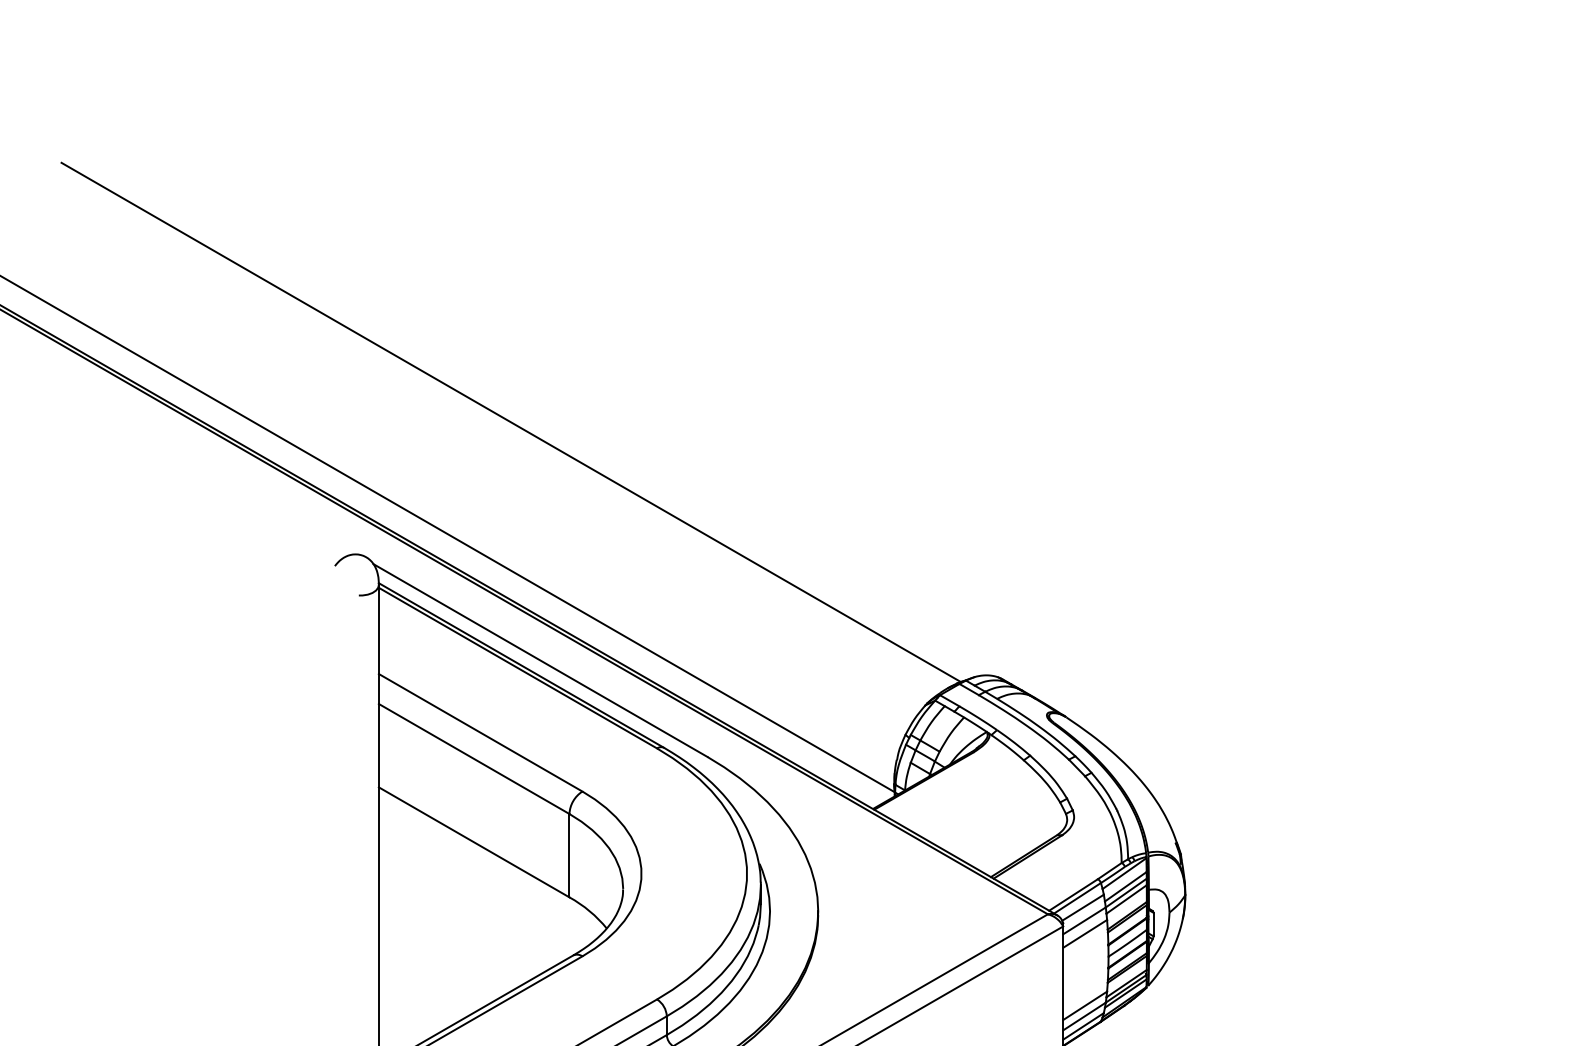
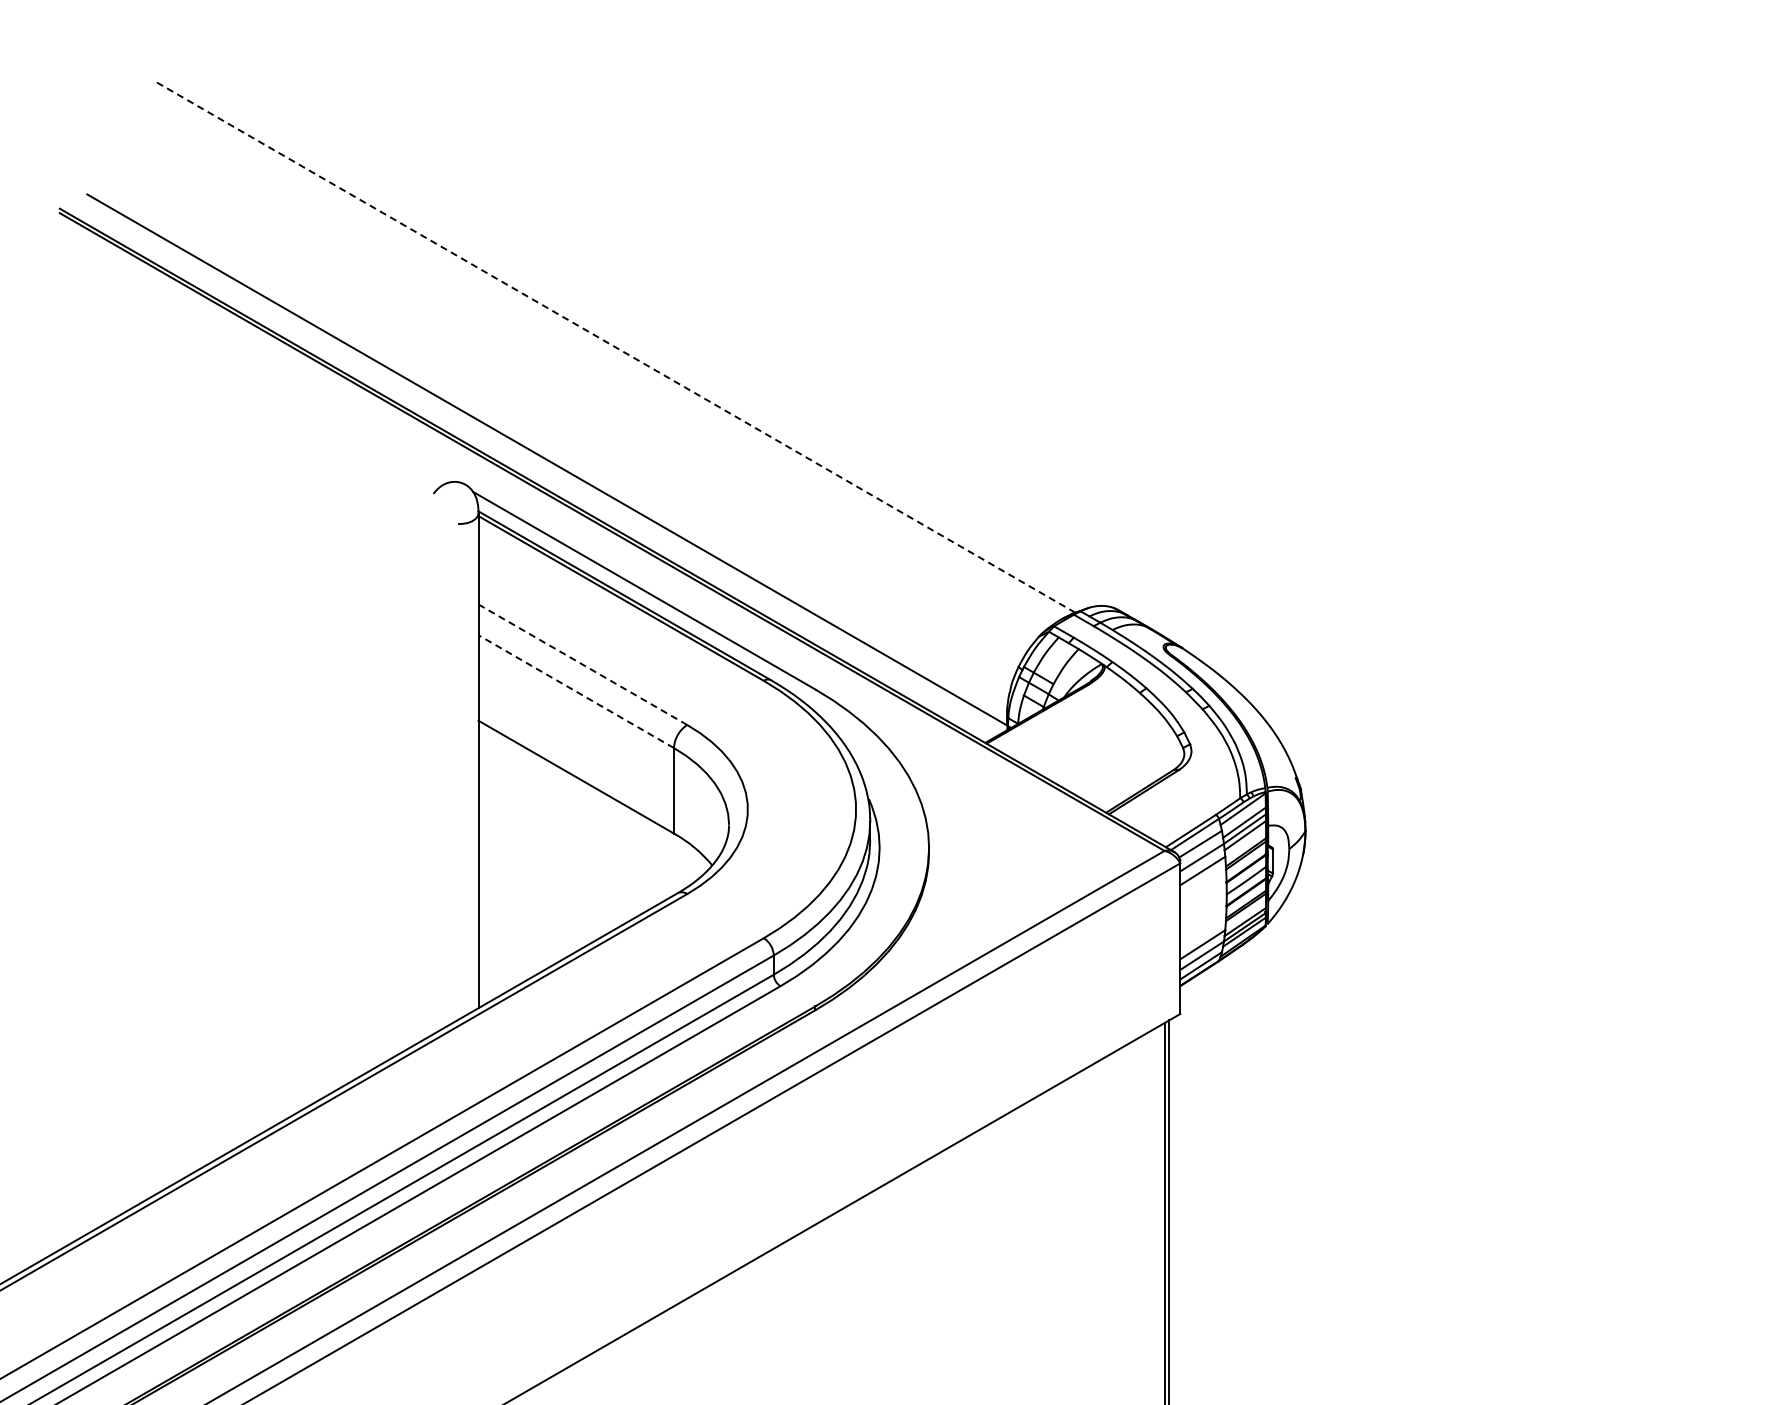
line: (510, 422) -> (613, 346), solid -> dashed
line: (480, 732) -> (582, 664), solid -> dashed
line: (474, 758) -> (576, 691), solid -> dashed

